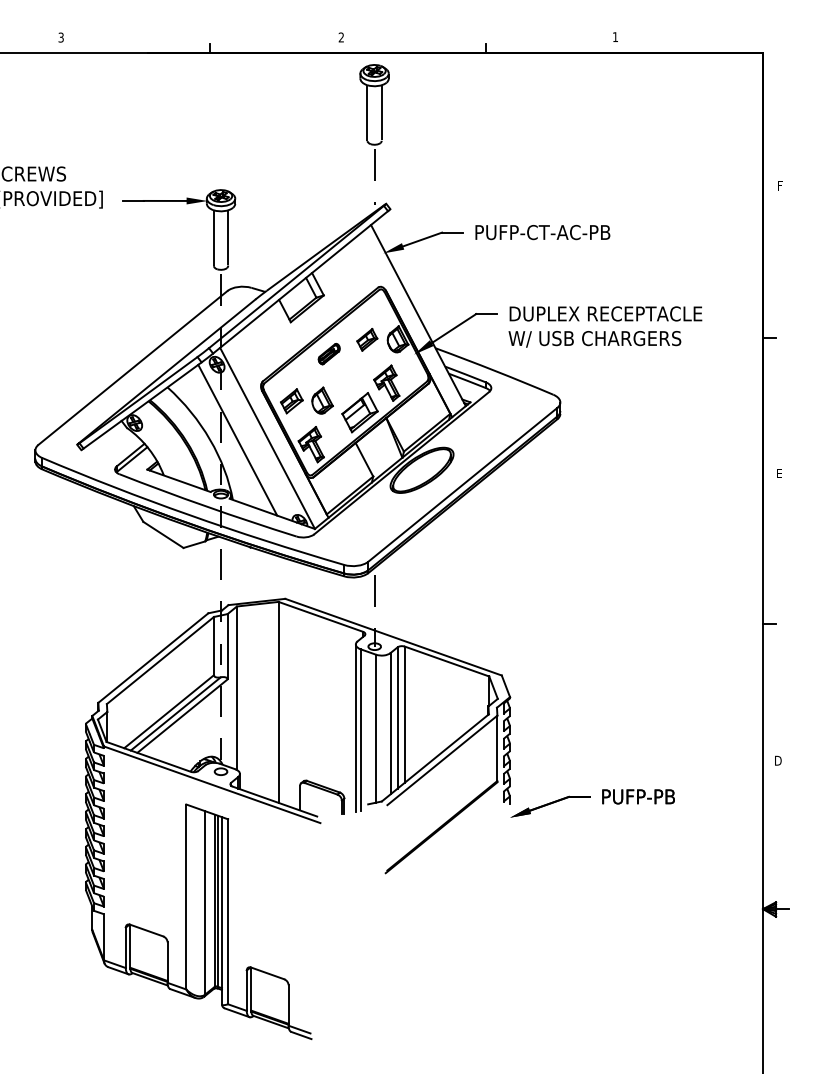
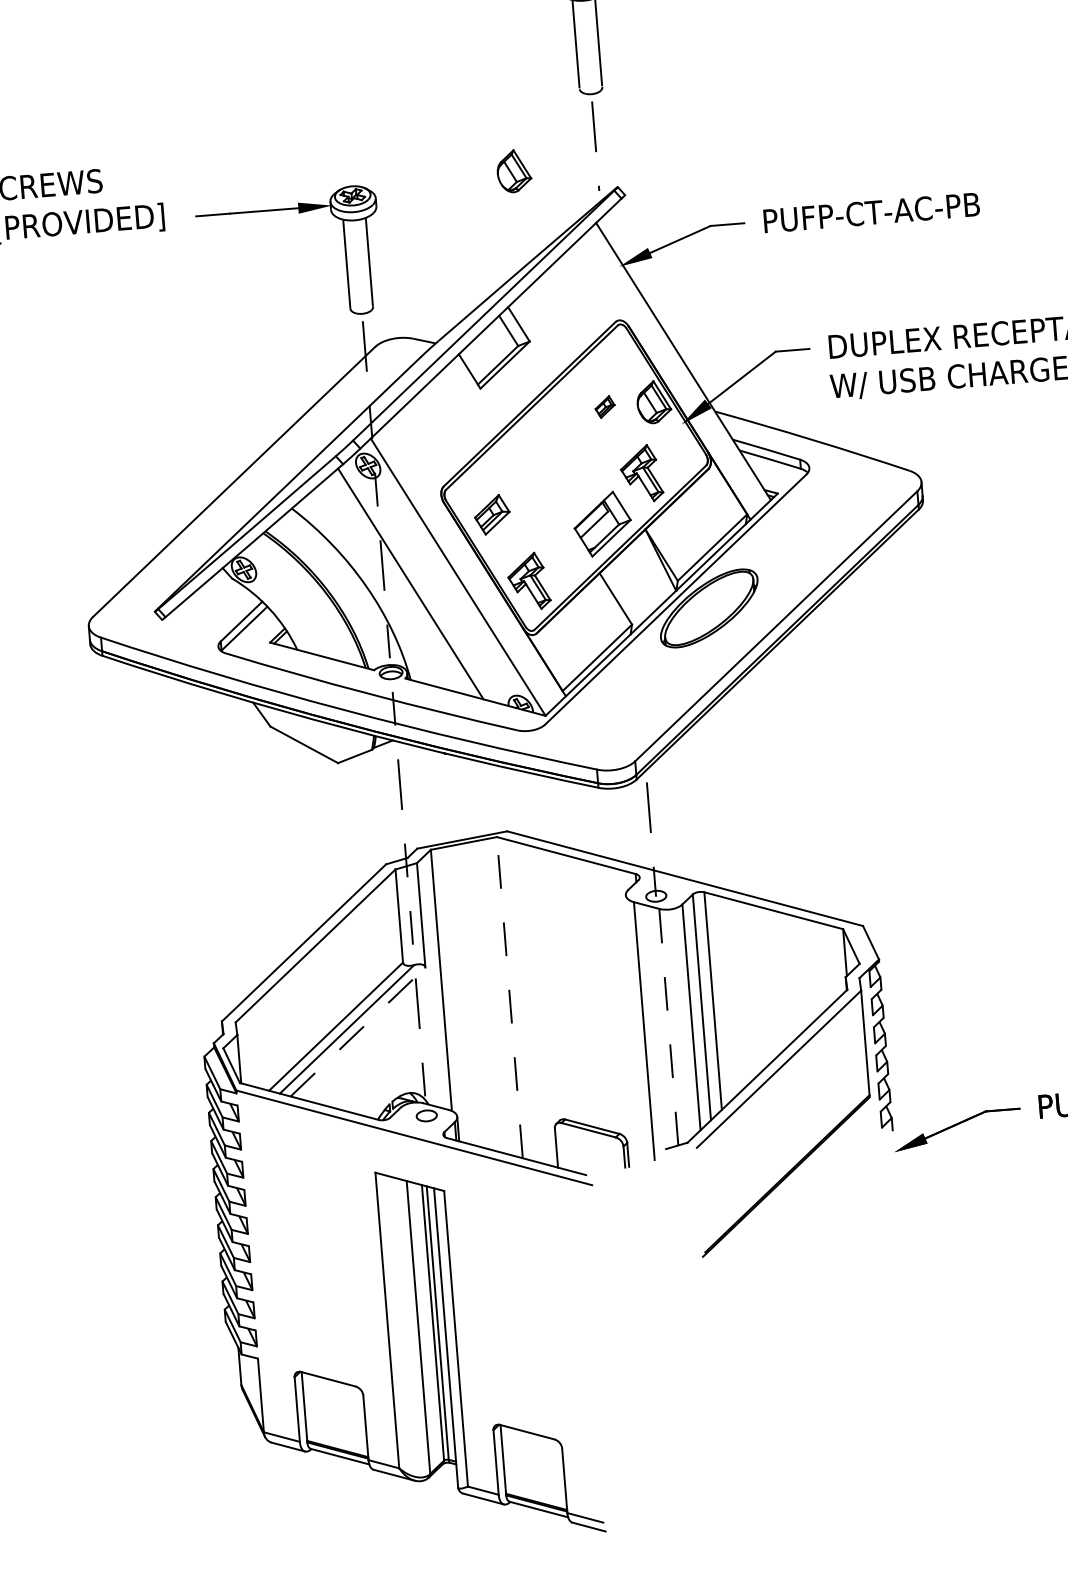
part: (367, 339) -> (605, 406), size x0.6
part: (328, 354) -> (544, 435), removed
part: (322, 400) -> (513, 170), moved
line: (278, 701) -> (509, 996), solid -> dashed
line: (182, 715) -> (357, 1030), solid -> dashed
line: (355, 728) -> (636, 1029), removed
line: (375, 728) -> (668, 1026), solid -> dashed

